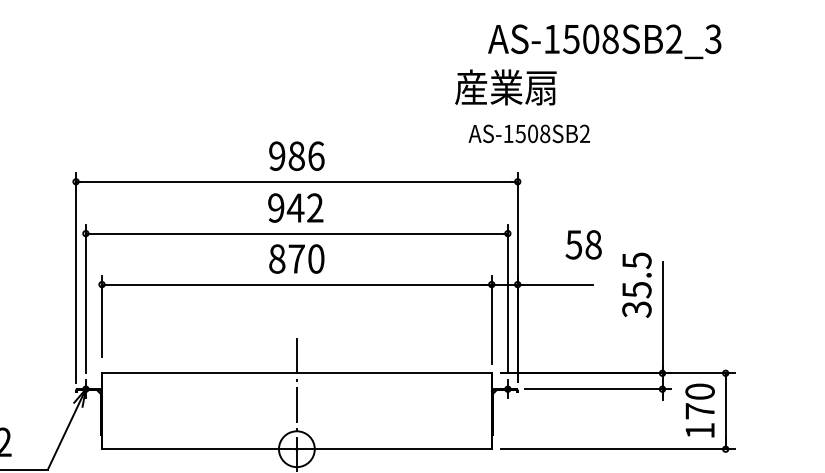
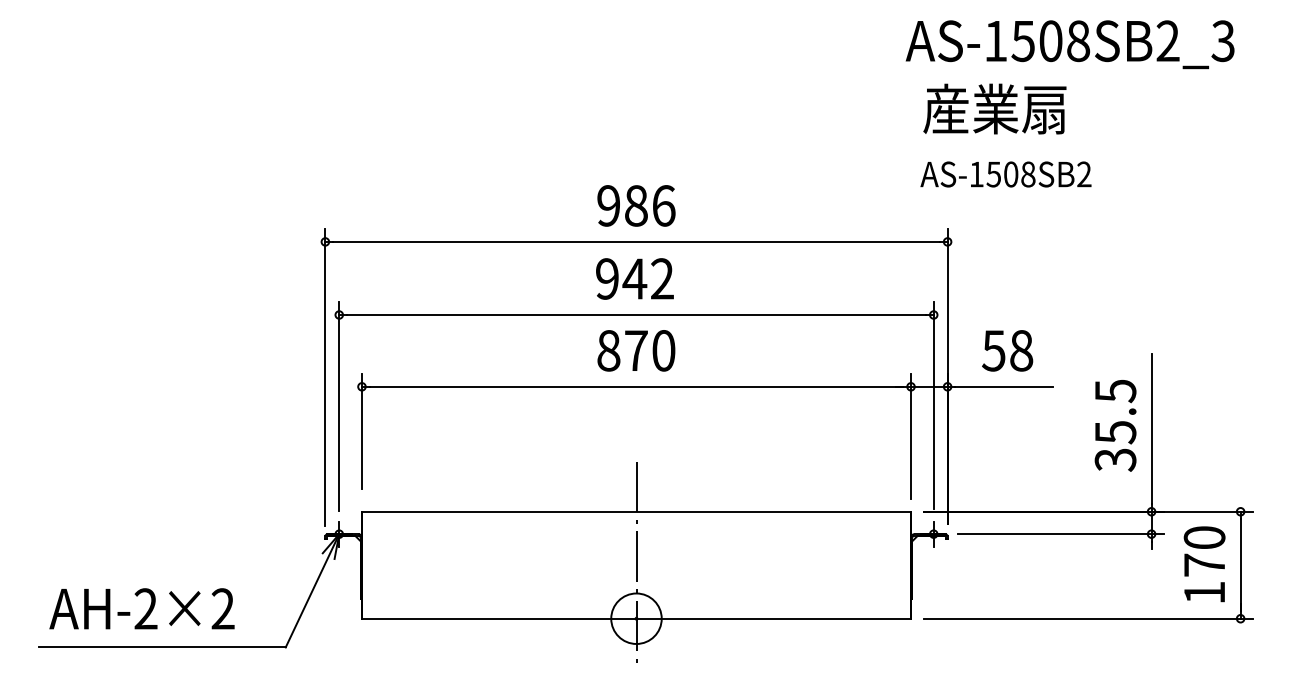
text: (505, 87) -> (994, 108), moved
text: (528, 133) -> (1005, 174), moved
text: (583, 244) -> (1007, 350), moved
text: (636, 285) -> (1115, 425), moved

